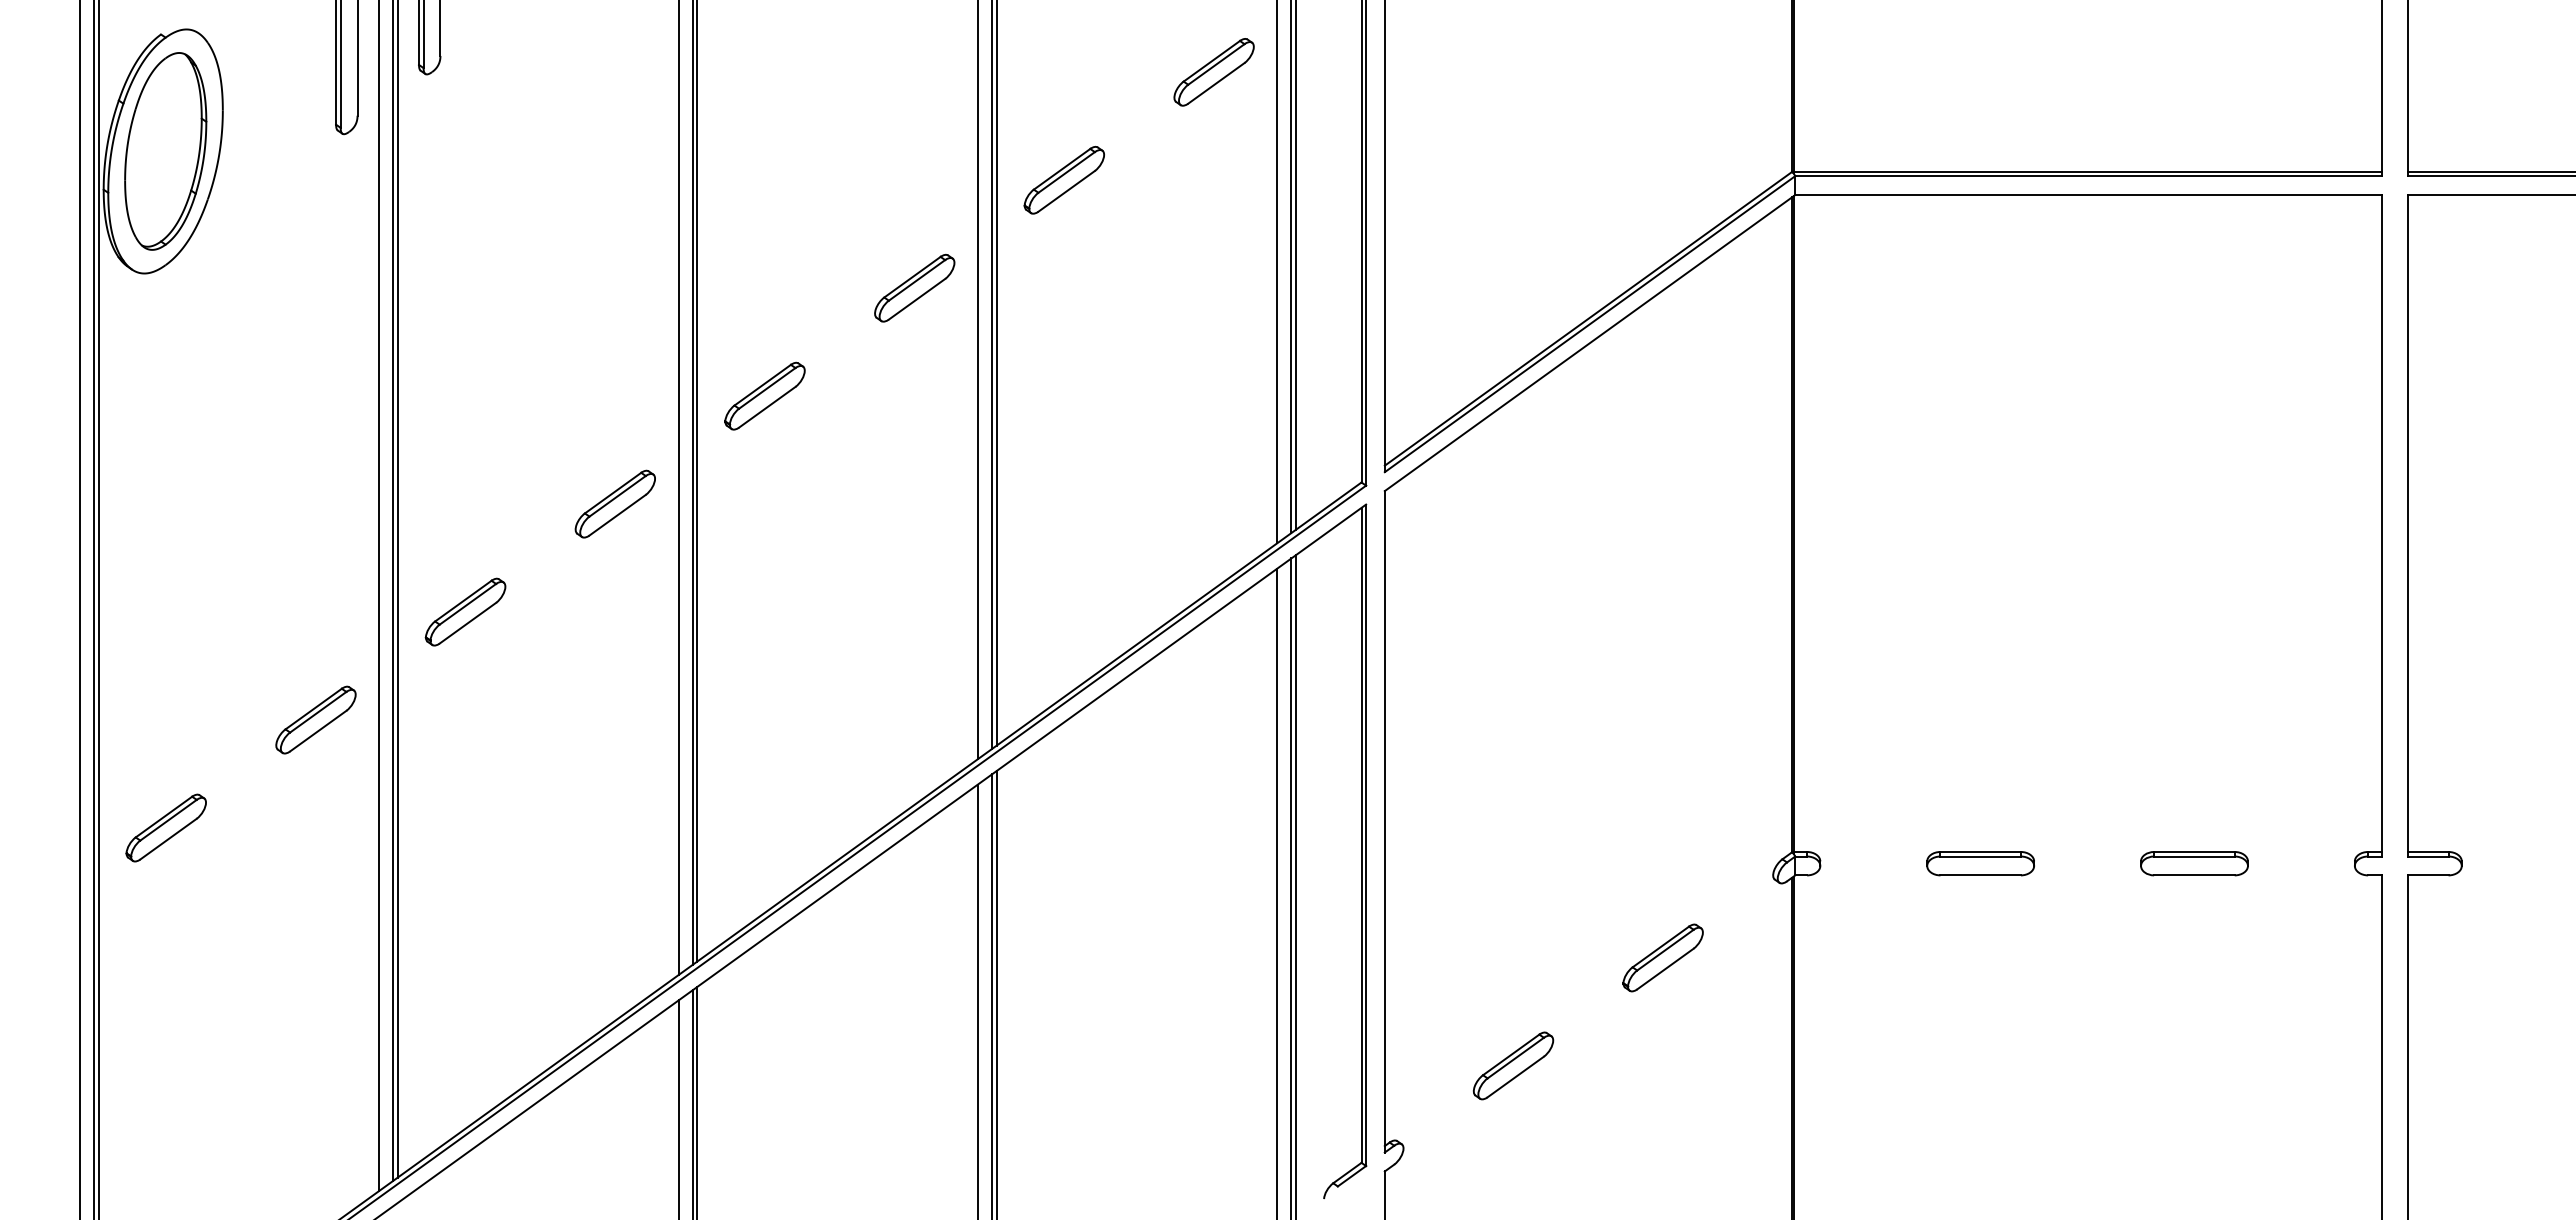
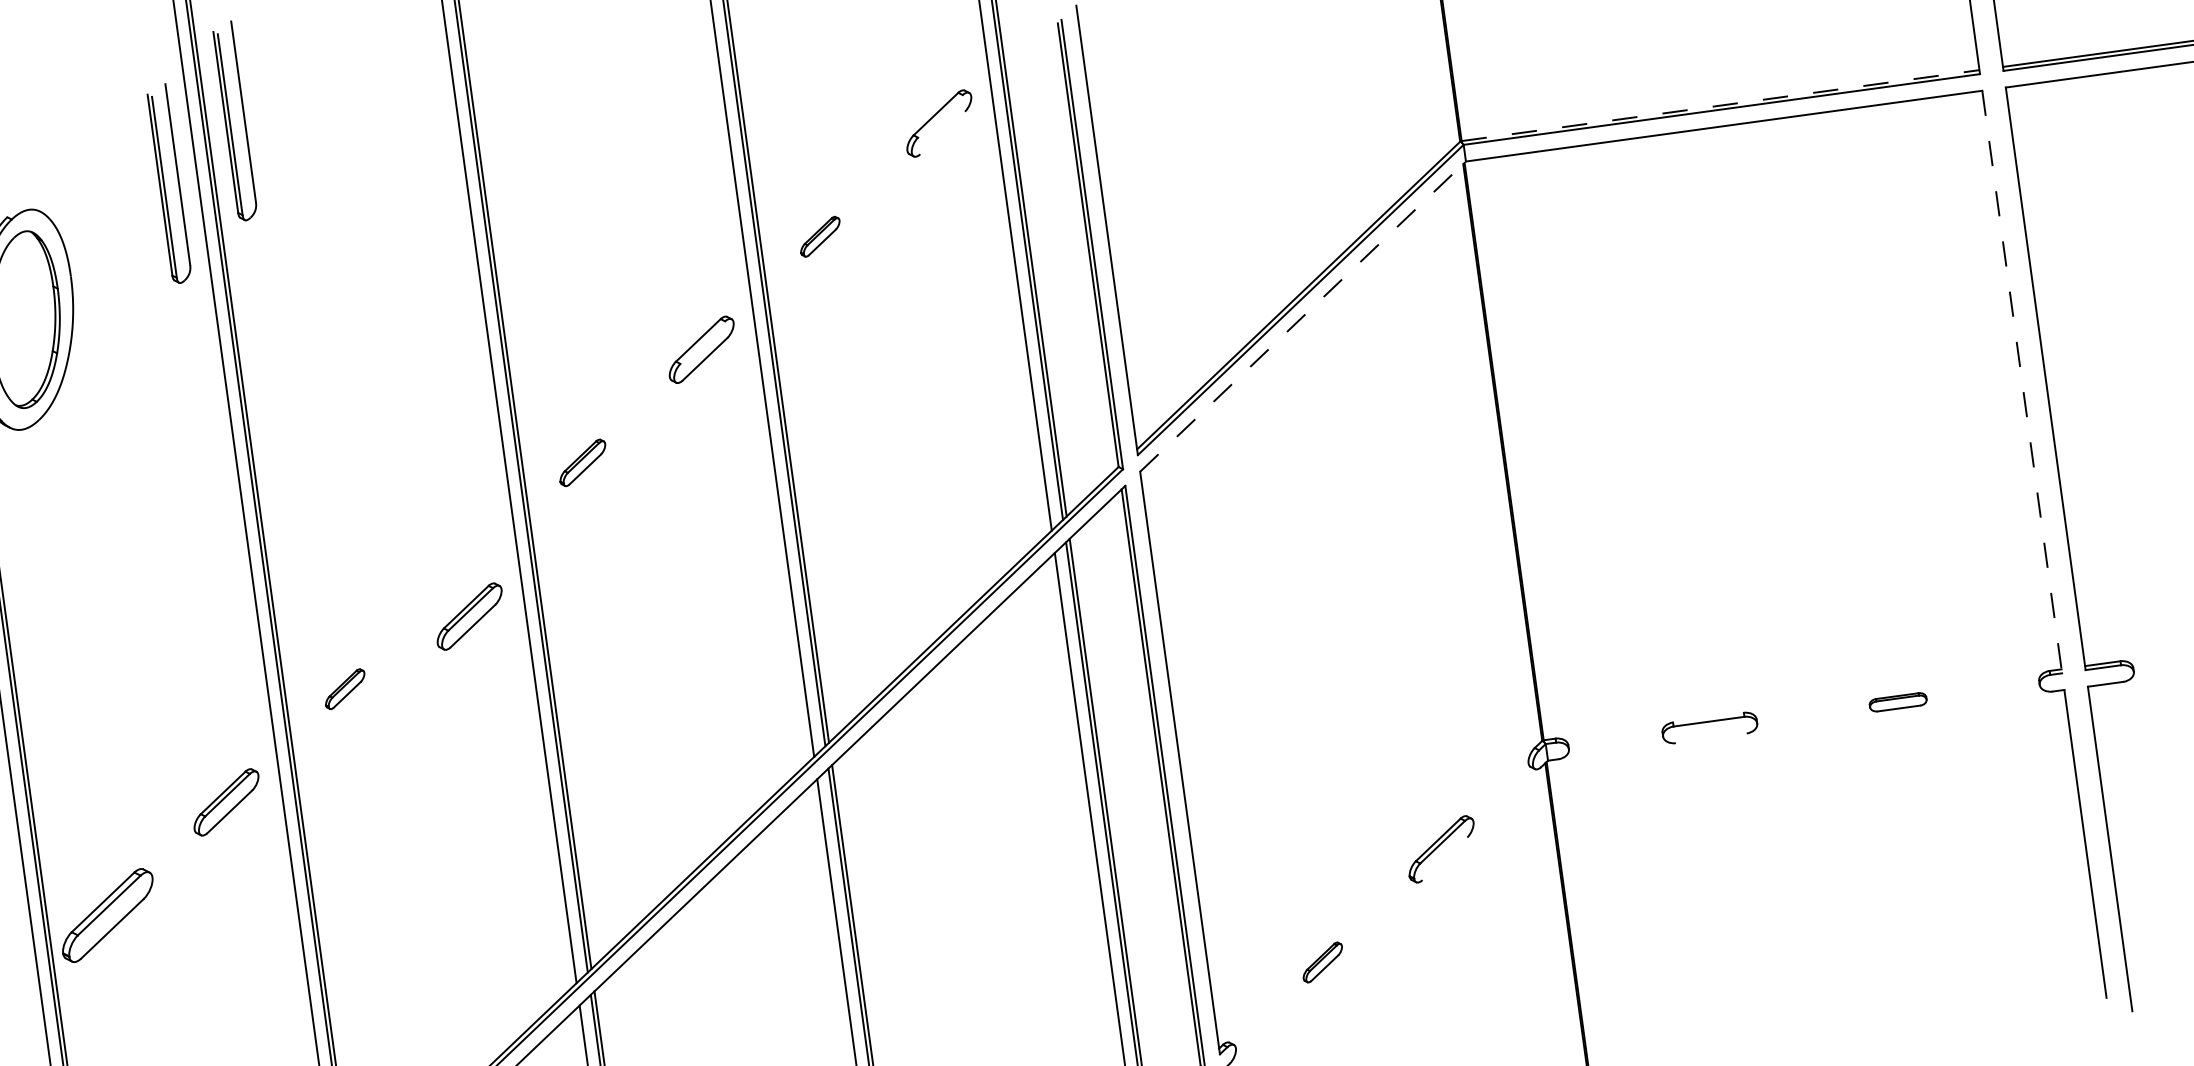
line: (1216, 64) -> (940, 116), removed
line: (1216, 83) -> (942, 133), removed
line: (2088, 171) -> (1721, 105), solid -> dashed
part: (1063, 180) -> (819, 236), size x0.6
line: (916, 280) -> (702, 342), removed
line: (1590, 342) -> (1303, 316), solid -> dashed
part: (764, 395) -> (582, 462), size x0.7
part: (614, 503) -> (468, 616), moved
line: (2381, 525) -> (2022, 381), solid -> dashed
part: (465, 611) -> (345, 688), size x0.6
part: (165, 827) -> (106, 915), size x1.4
line: (1980, 851) -> (1708, 717), removed
part: (2194, 863) -> (1898, 702), size x0.6
line: (1980, 875) -> (1711, 738), removed
line: (1665, 968) -> (1444, 858), removed
part: (1513, 1065) -> (1322, 962), size x0.6

